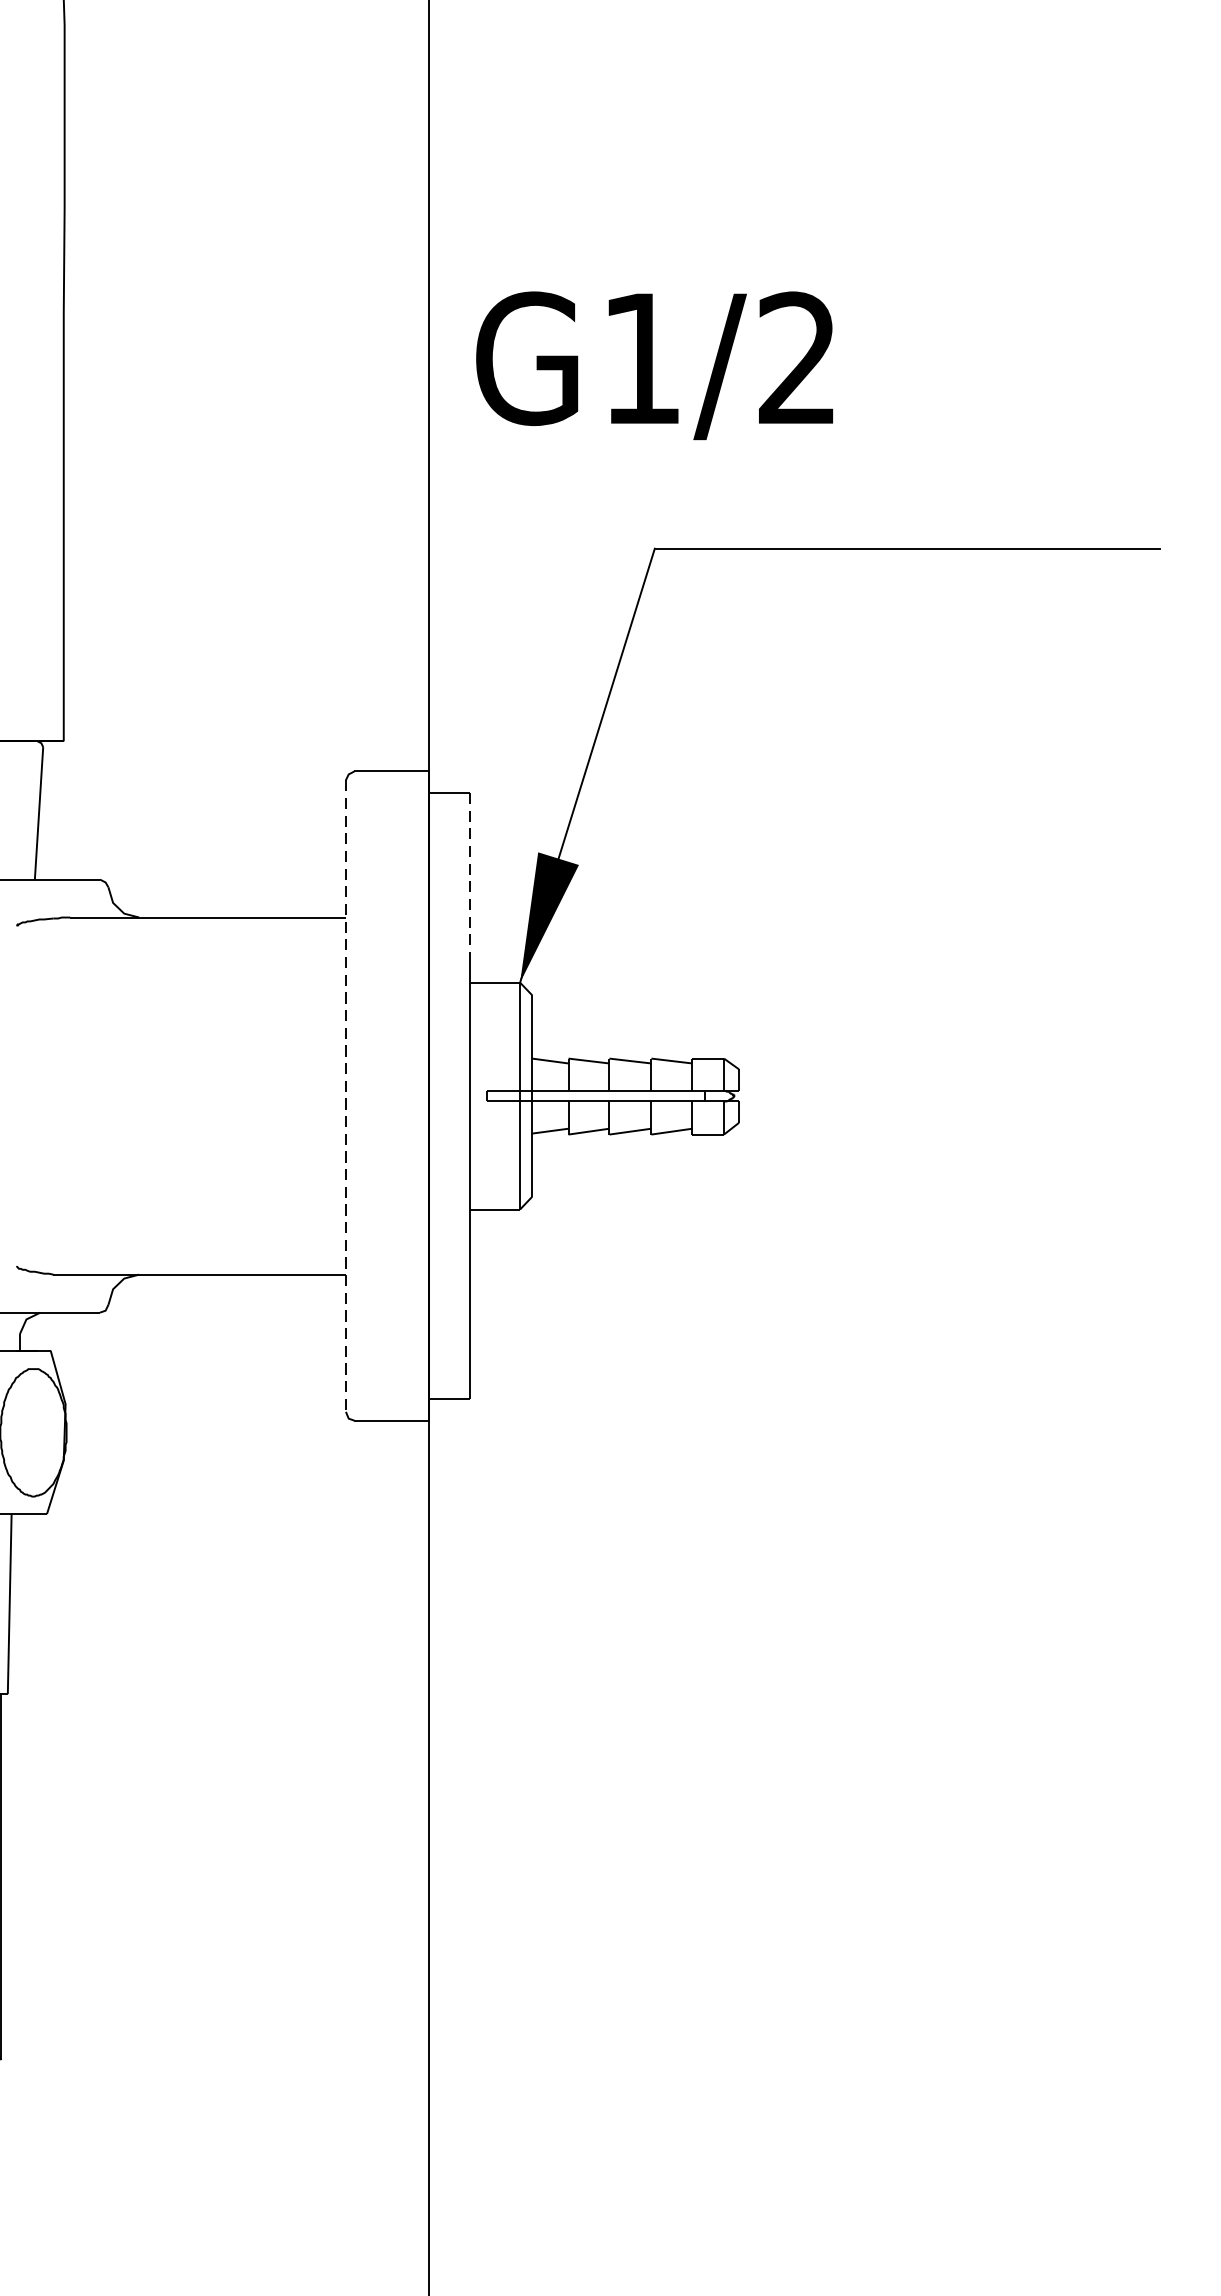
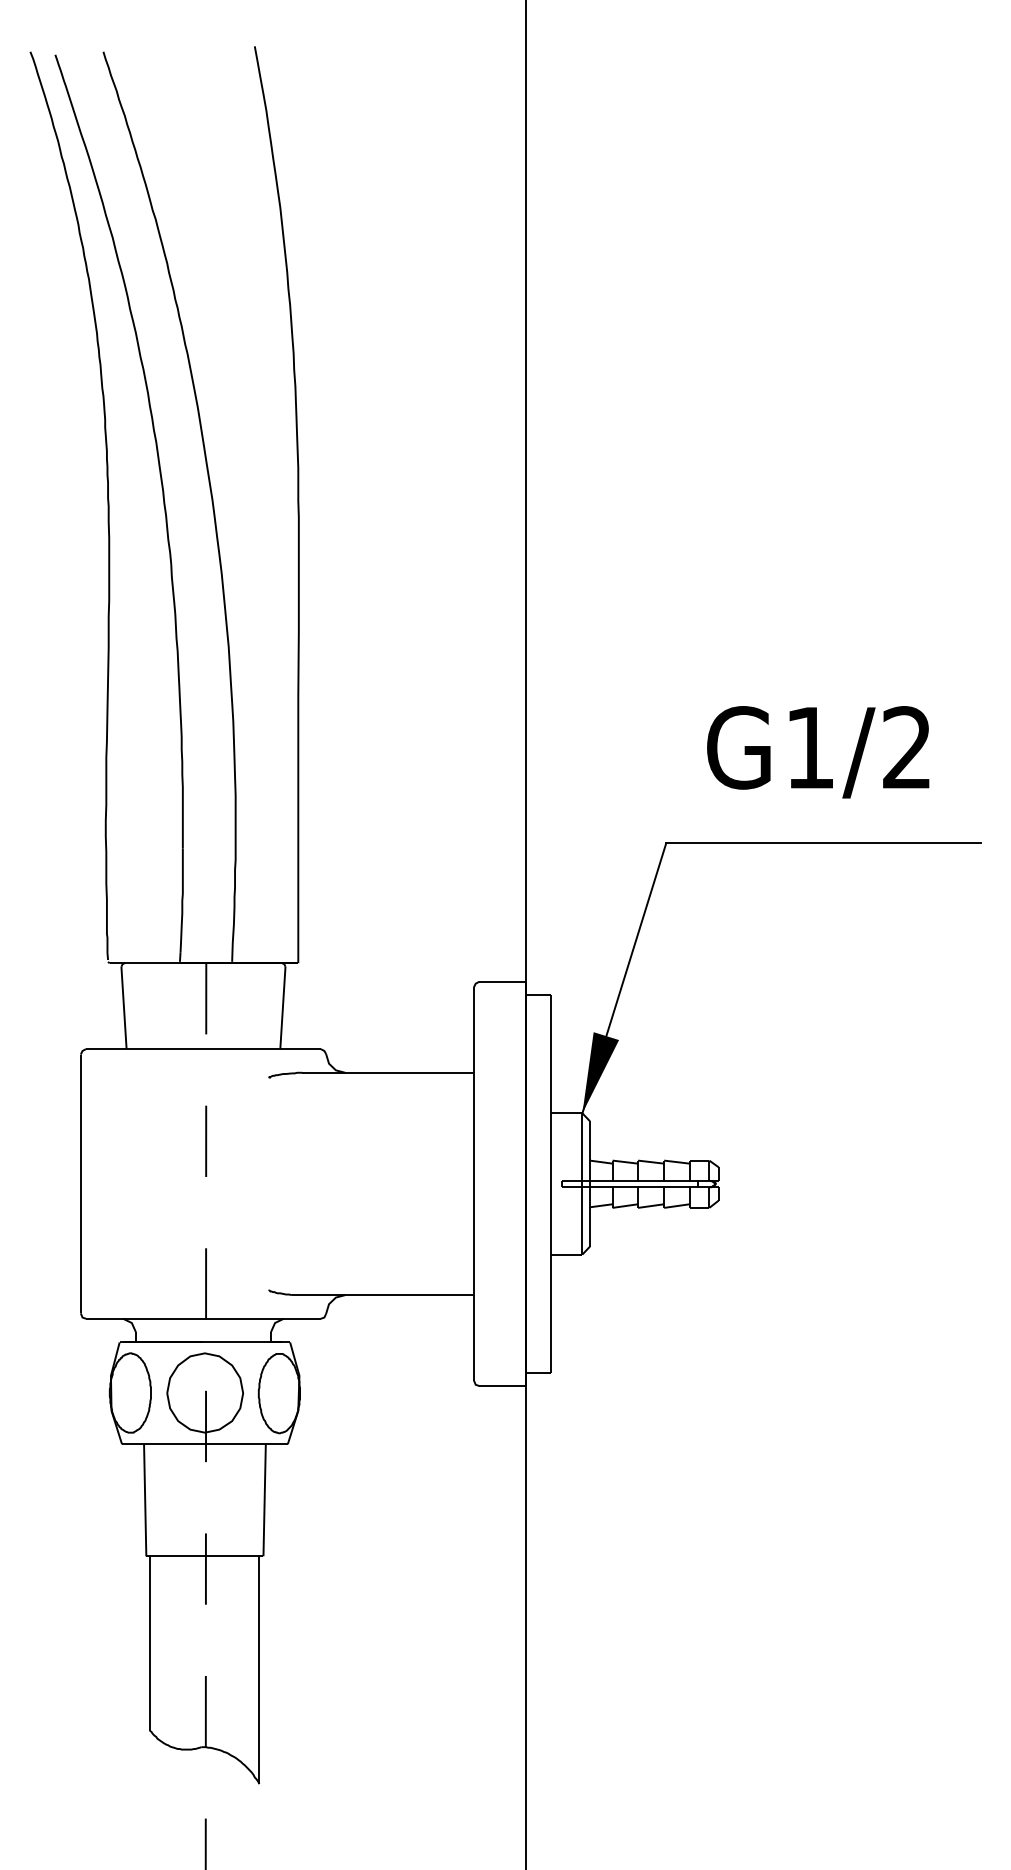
text: (655, 366) -> (818, 752), moved
line: (470, 873) -> (551, 1045), dashed -> solid
line: (345, 1095) -> (473, 1183), dashed -> solid

